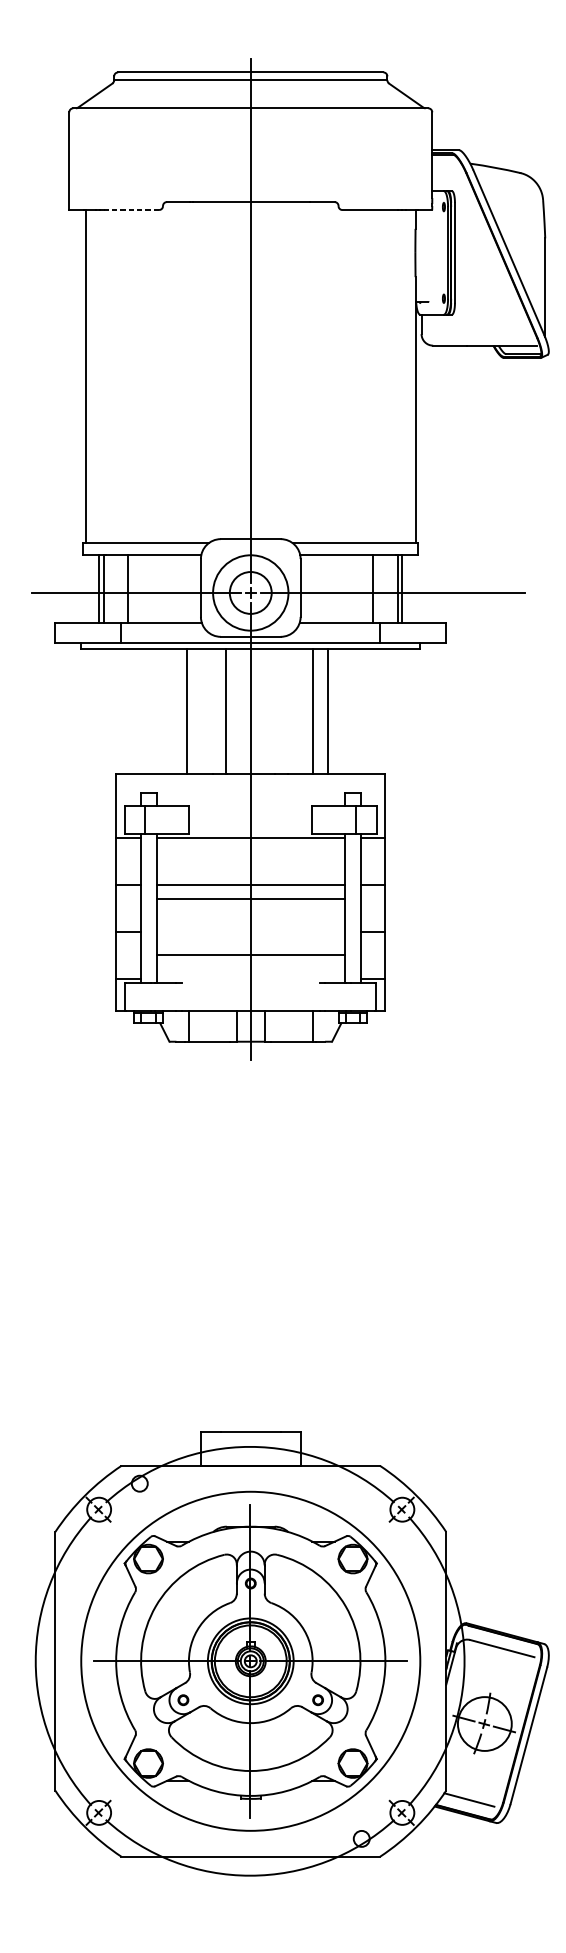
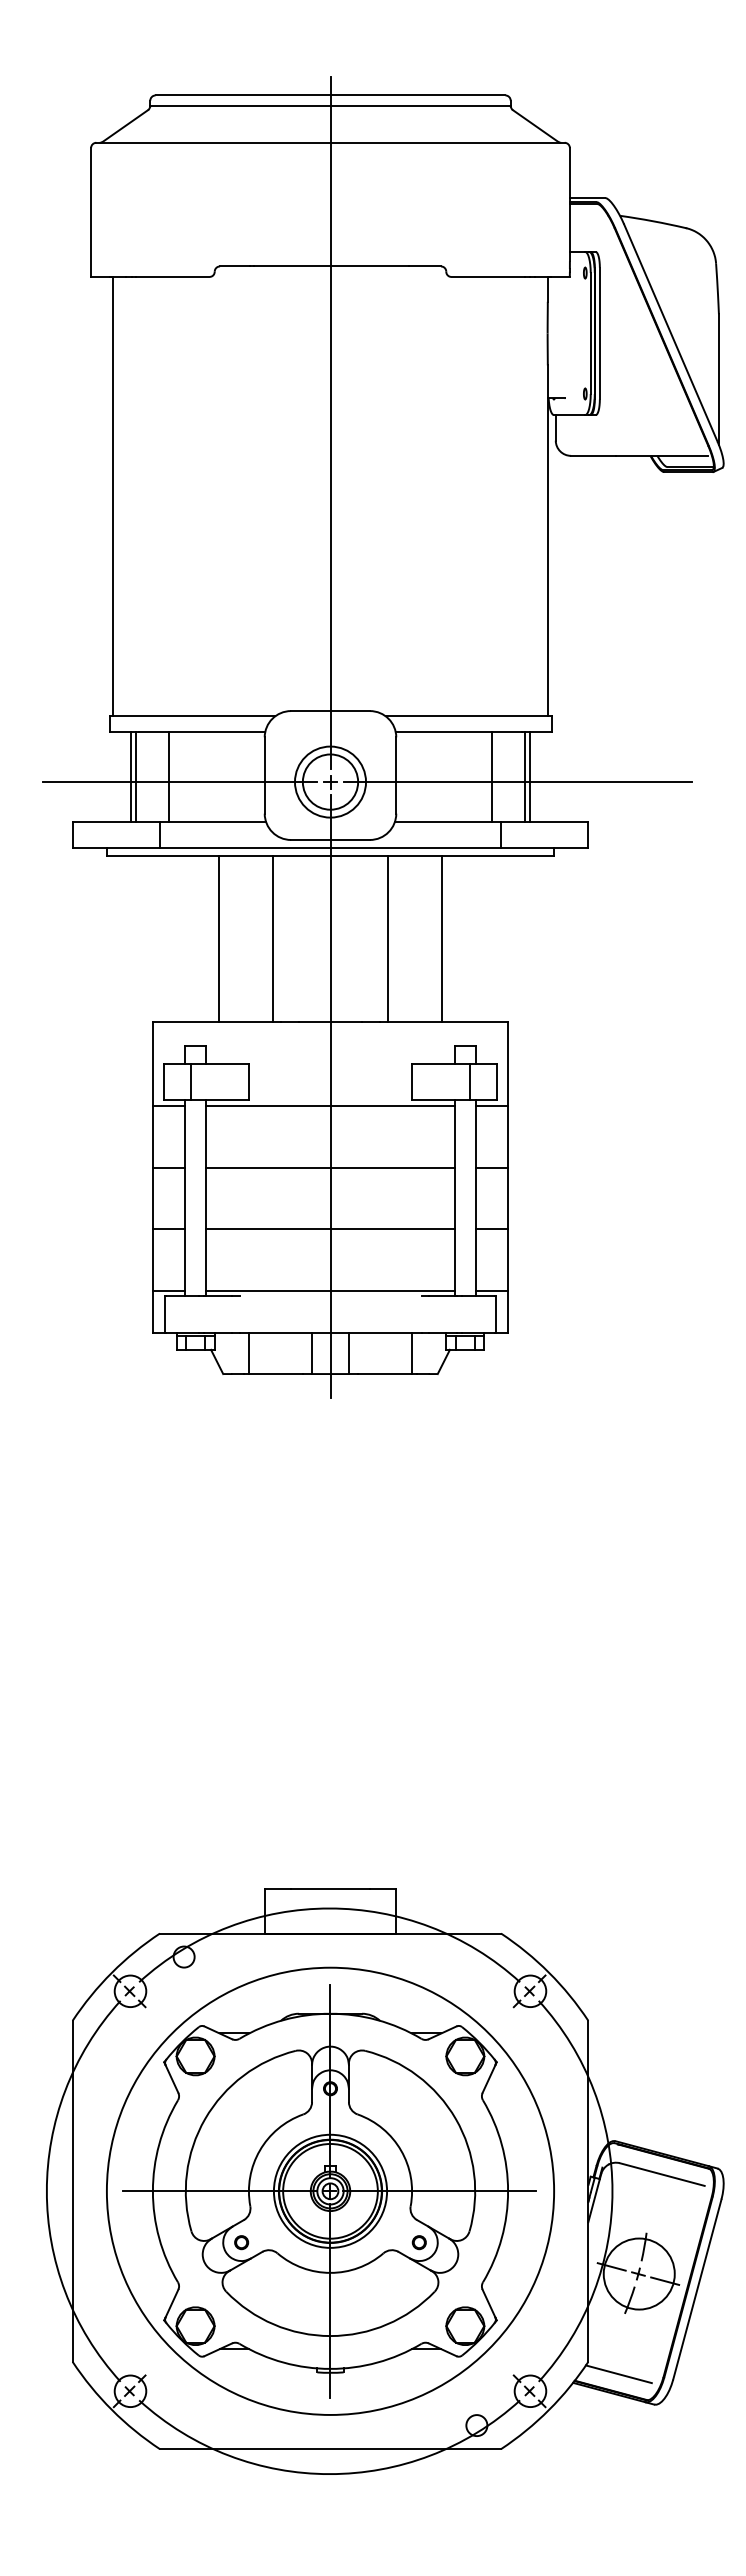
line: (131, 209) -> (172, 276), dashed -> solid
circle: (250, 592) -> (330, 781), size x0.71
line: (187, 711) -> (218, 938), moved
line: (225, 711) -> (272, 938), moved
line: (312, 711) -> (442, 938), moved
line: (328, 711) -> (388, 938), moved
line: (250, 899) -> (330, 1229), moved
line: (250, 954) -> (330, 1291), moved

